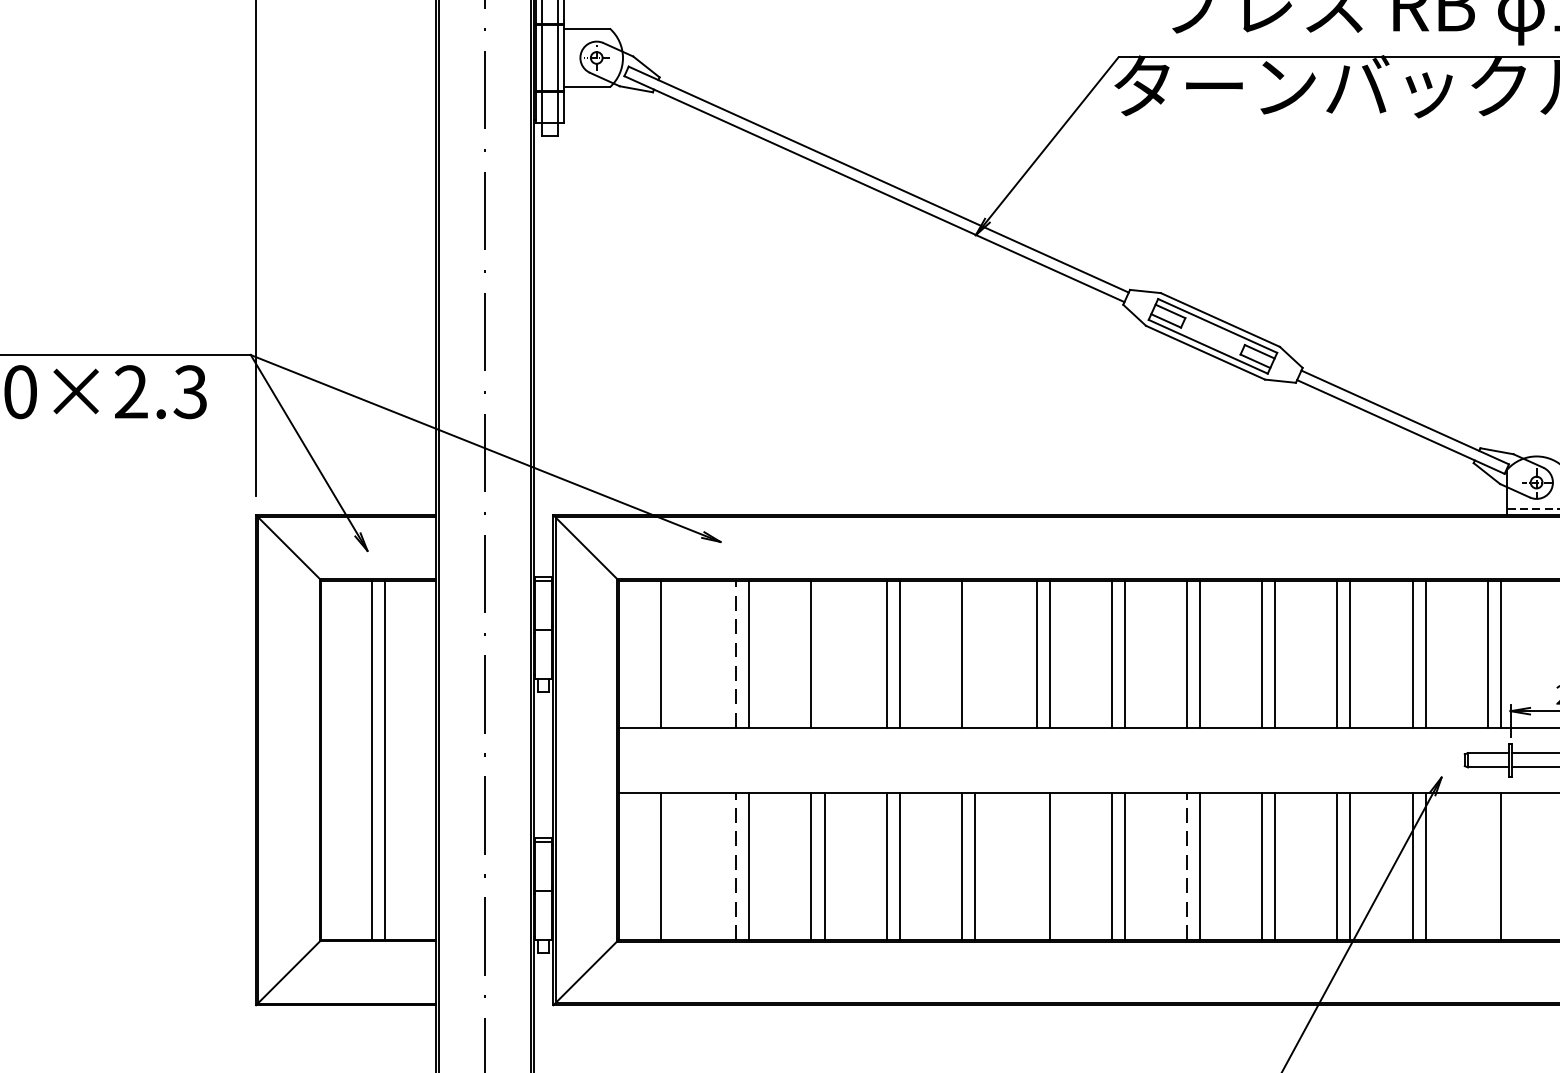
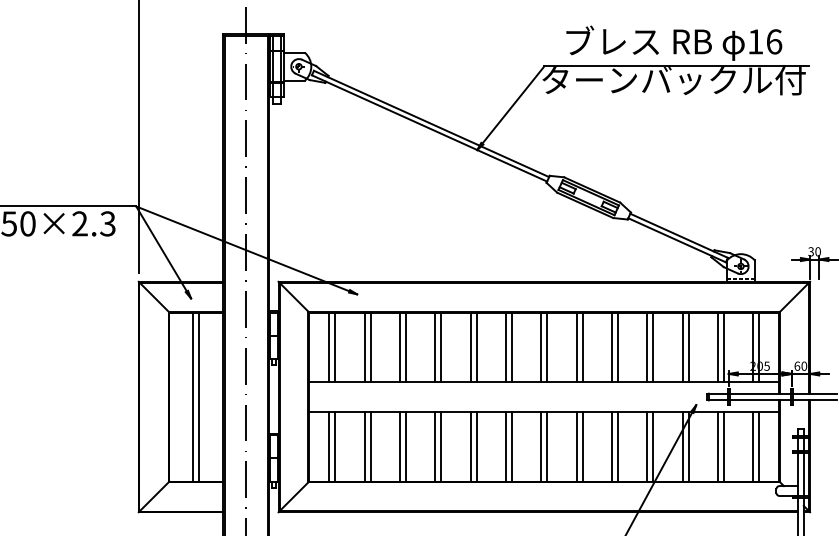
line: (674, 652) -> (335, 346), added
line: (825, 652) -> (406, 346), added
line: (974, 652) -> (476, 346), added
line: (736, 654) -> (364, 347), dashed -> solid
line: (674, 865) -> (335, 446), added
line: (736, 865) -> (364, 446), dashed -> solid
line: (1035, 865) -> (505, 446), added
line: (1186, 865) -> (576, 446), dashed -> solid
line: (1486, 865) -> (717, 446), added

